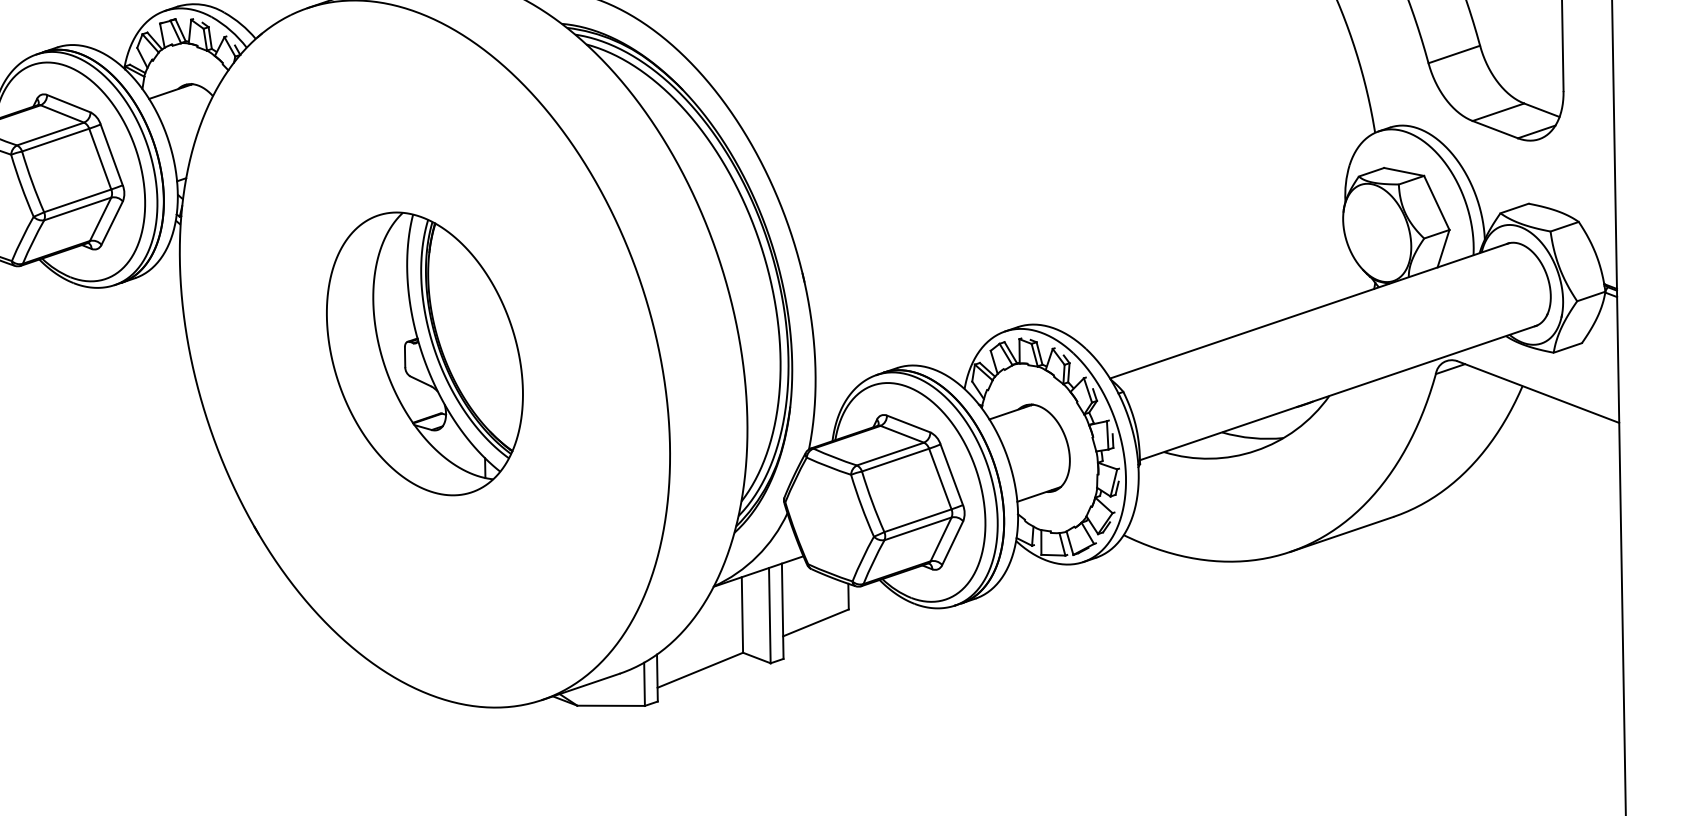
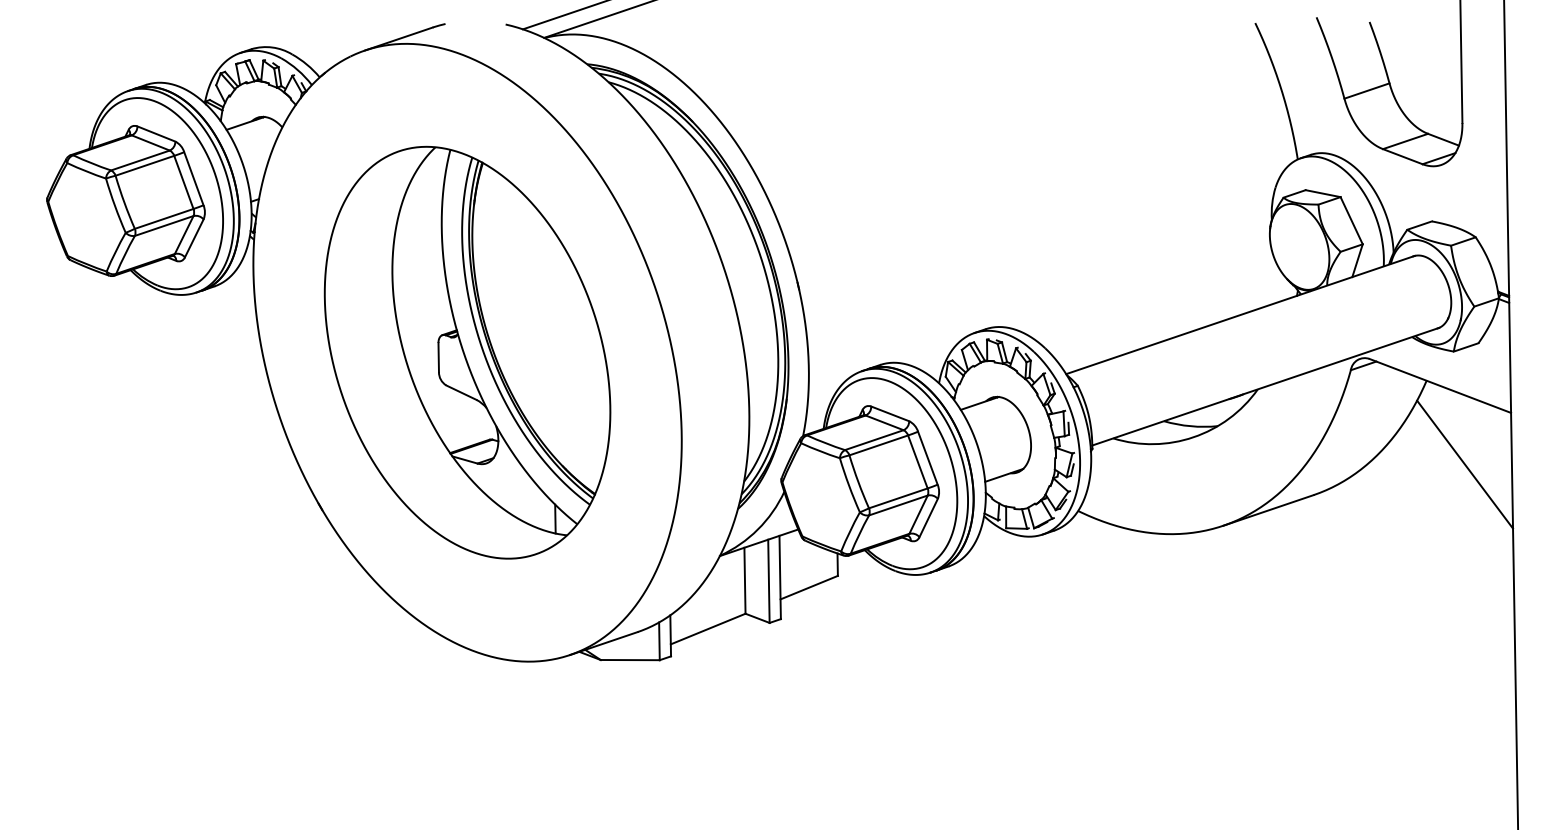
part: (424, 353) -> (467, 352), size x1.67
line: (1567, 481) -> (1465, 464), added

